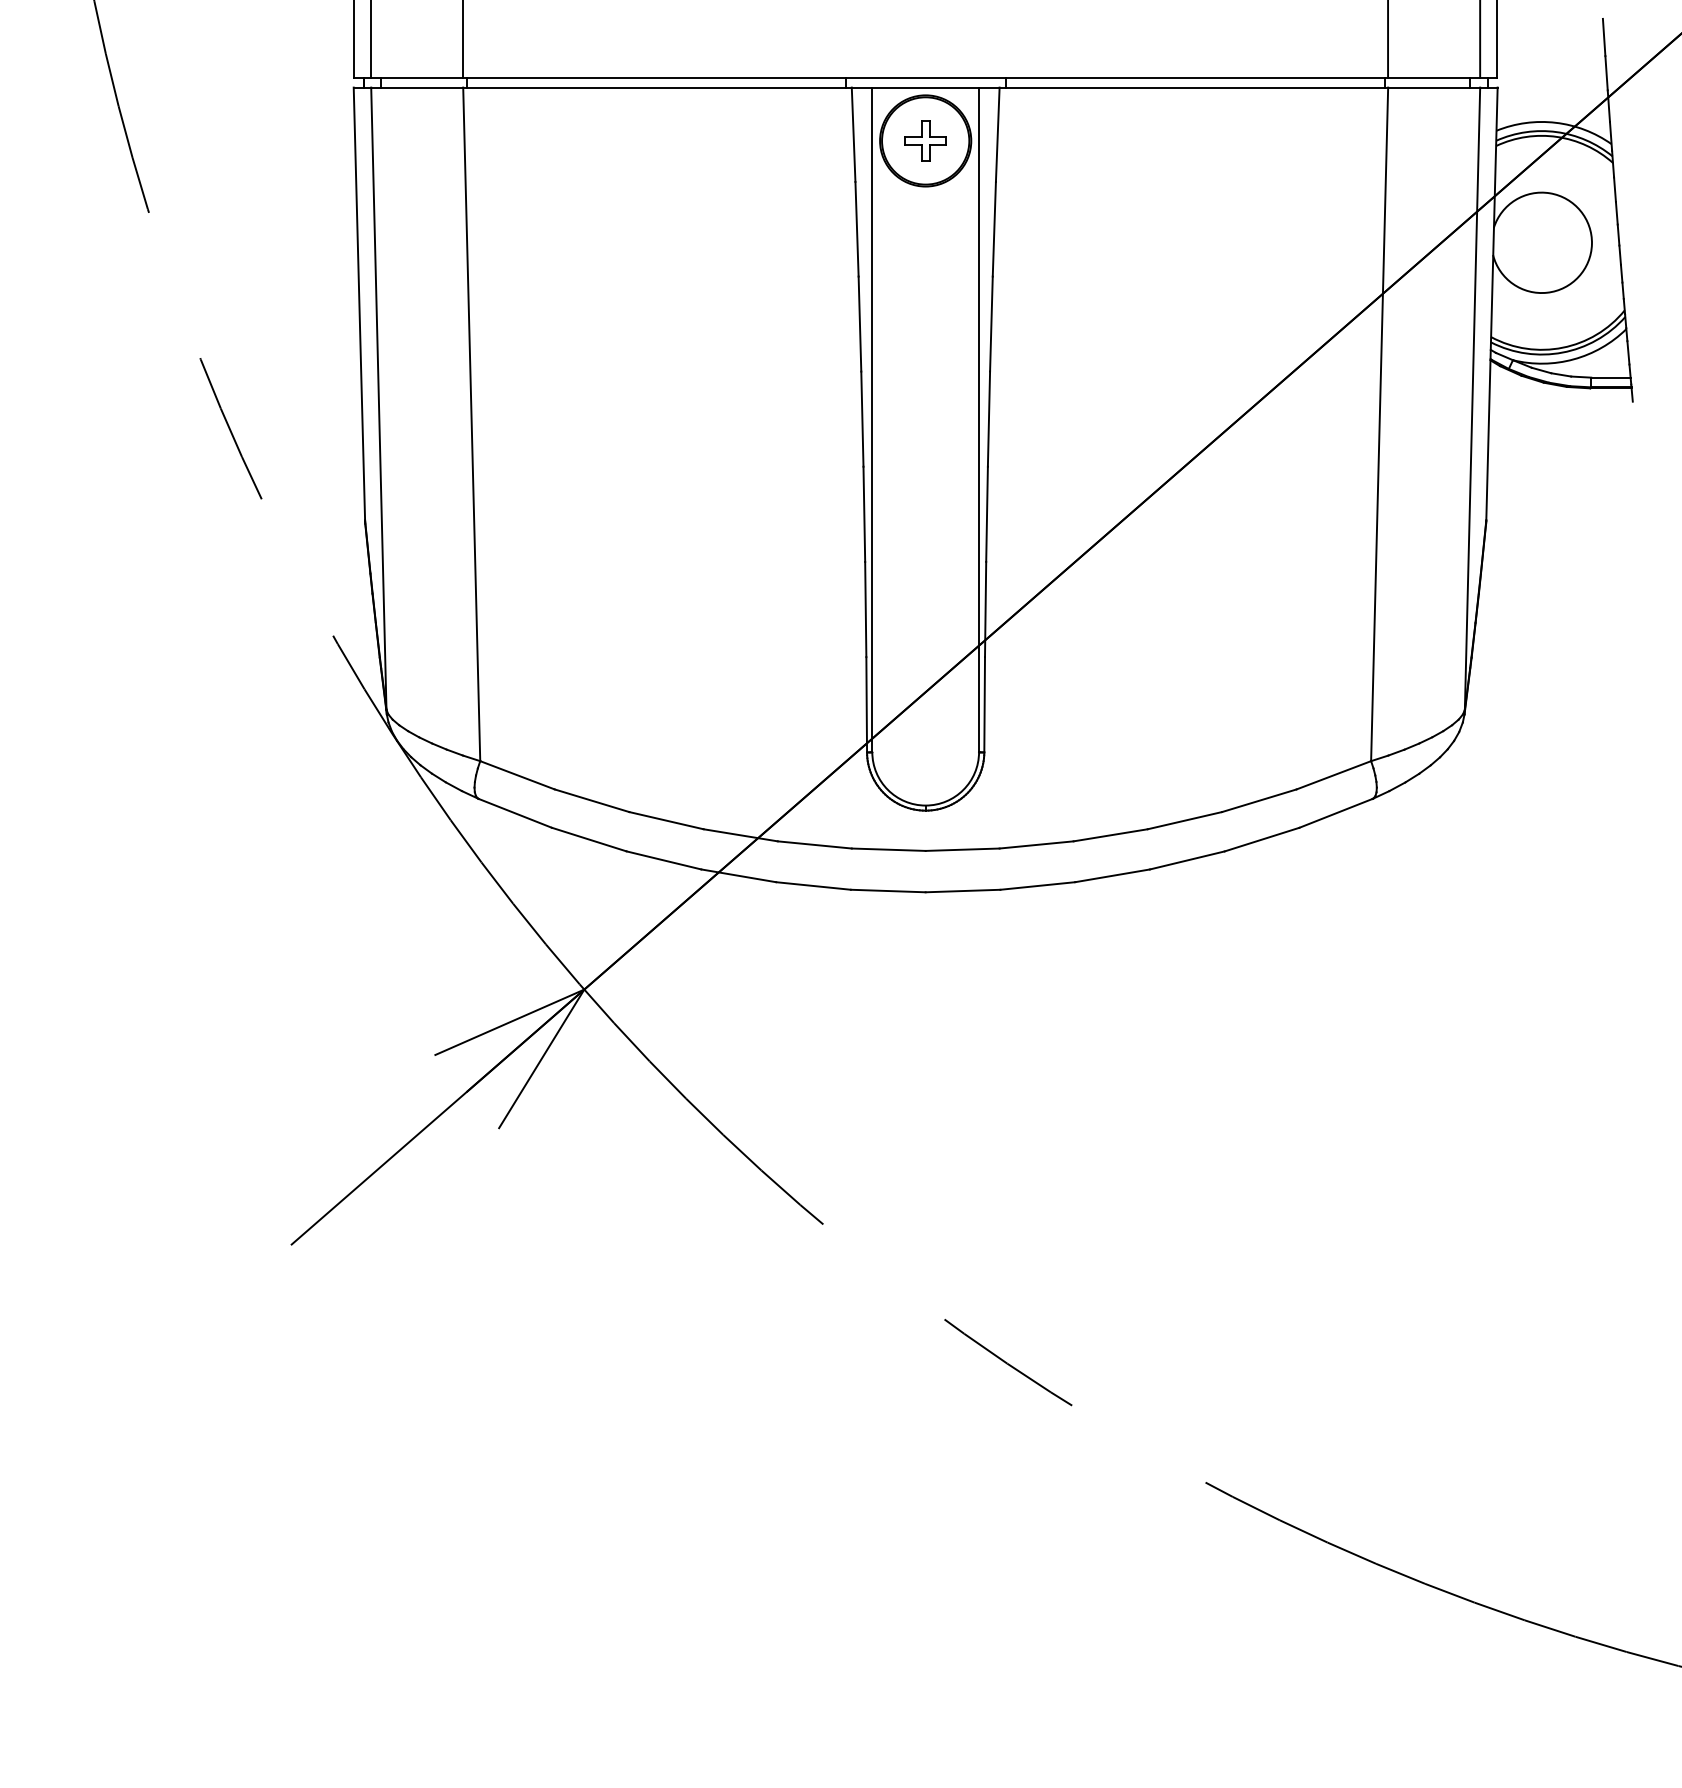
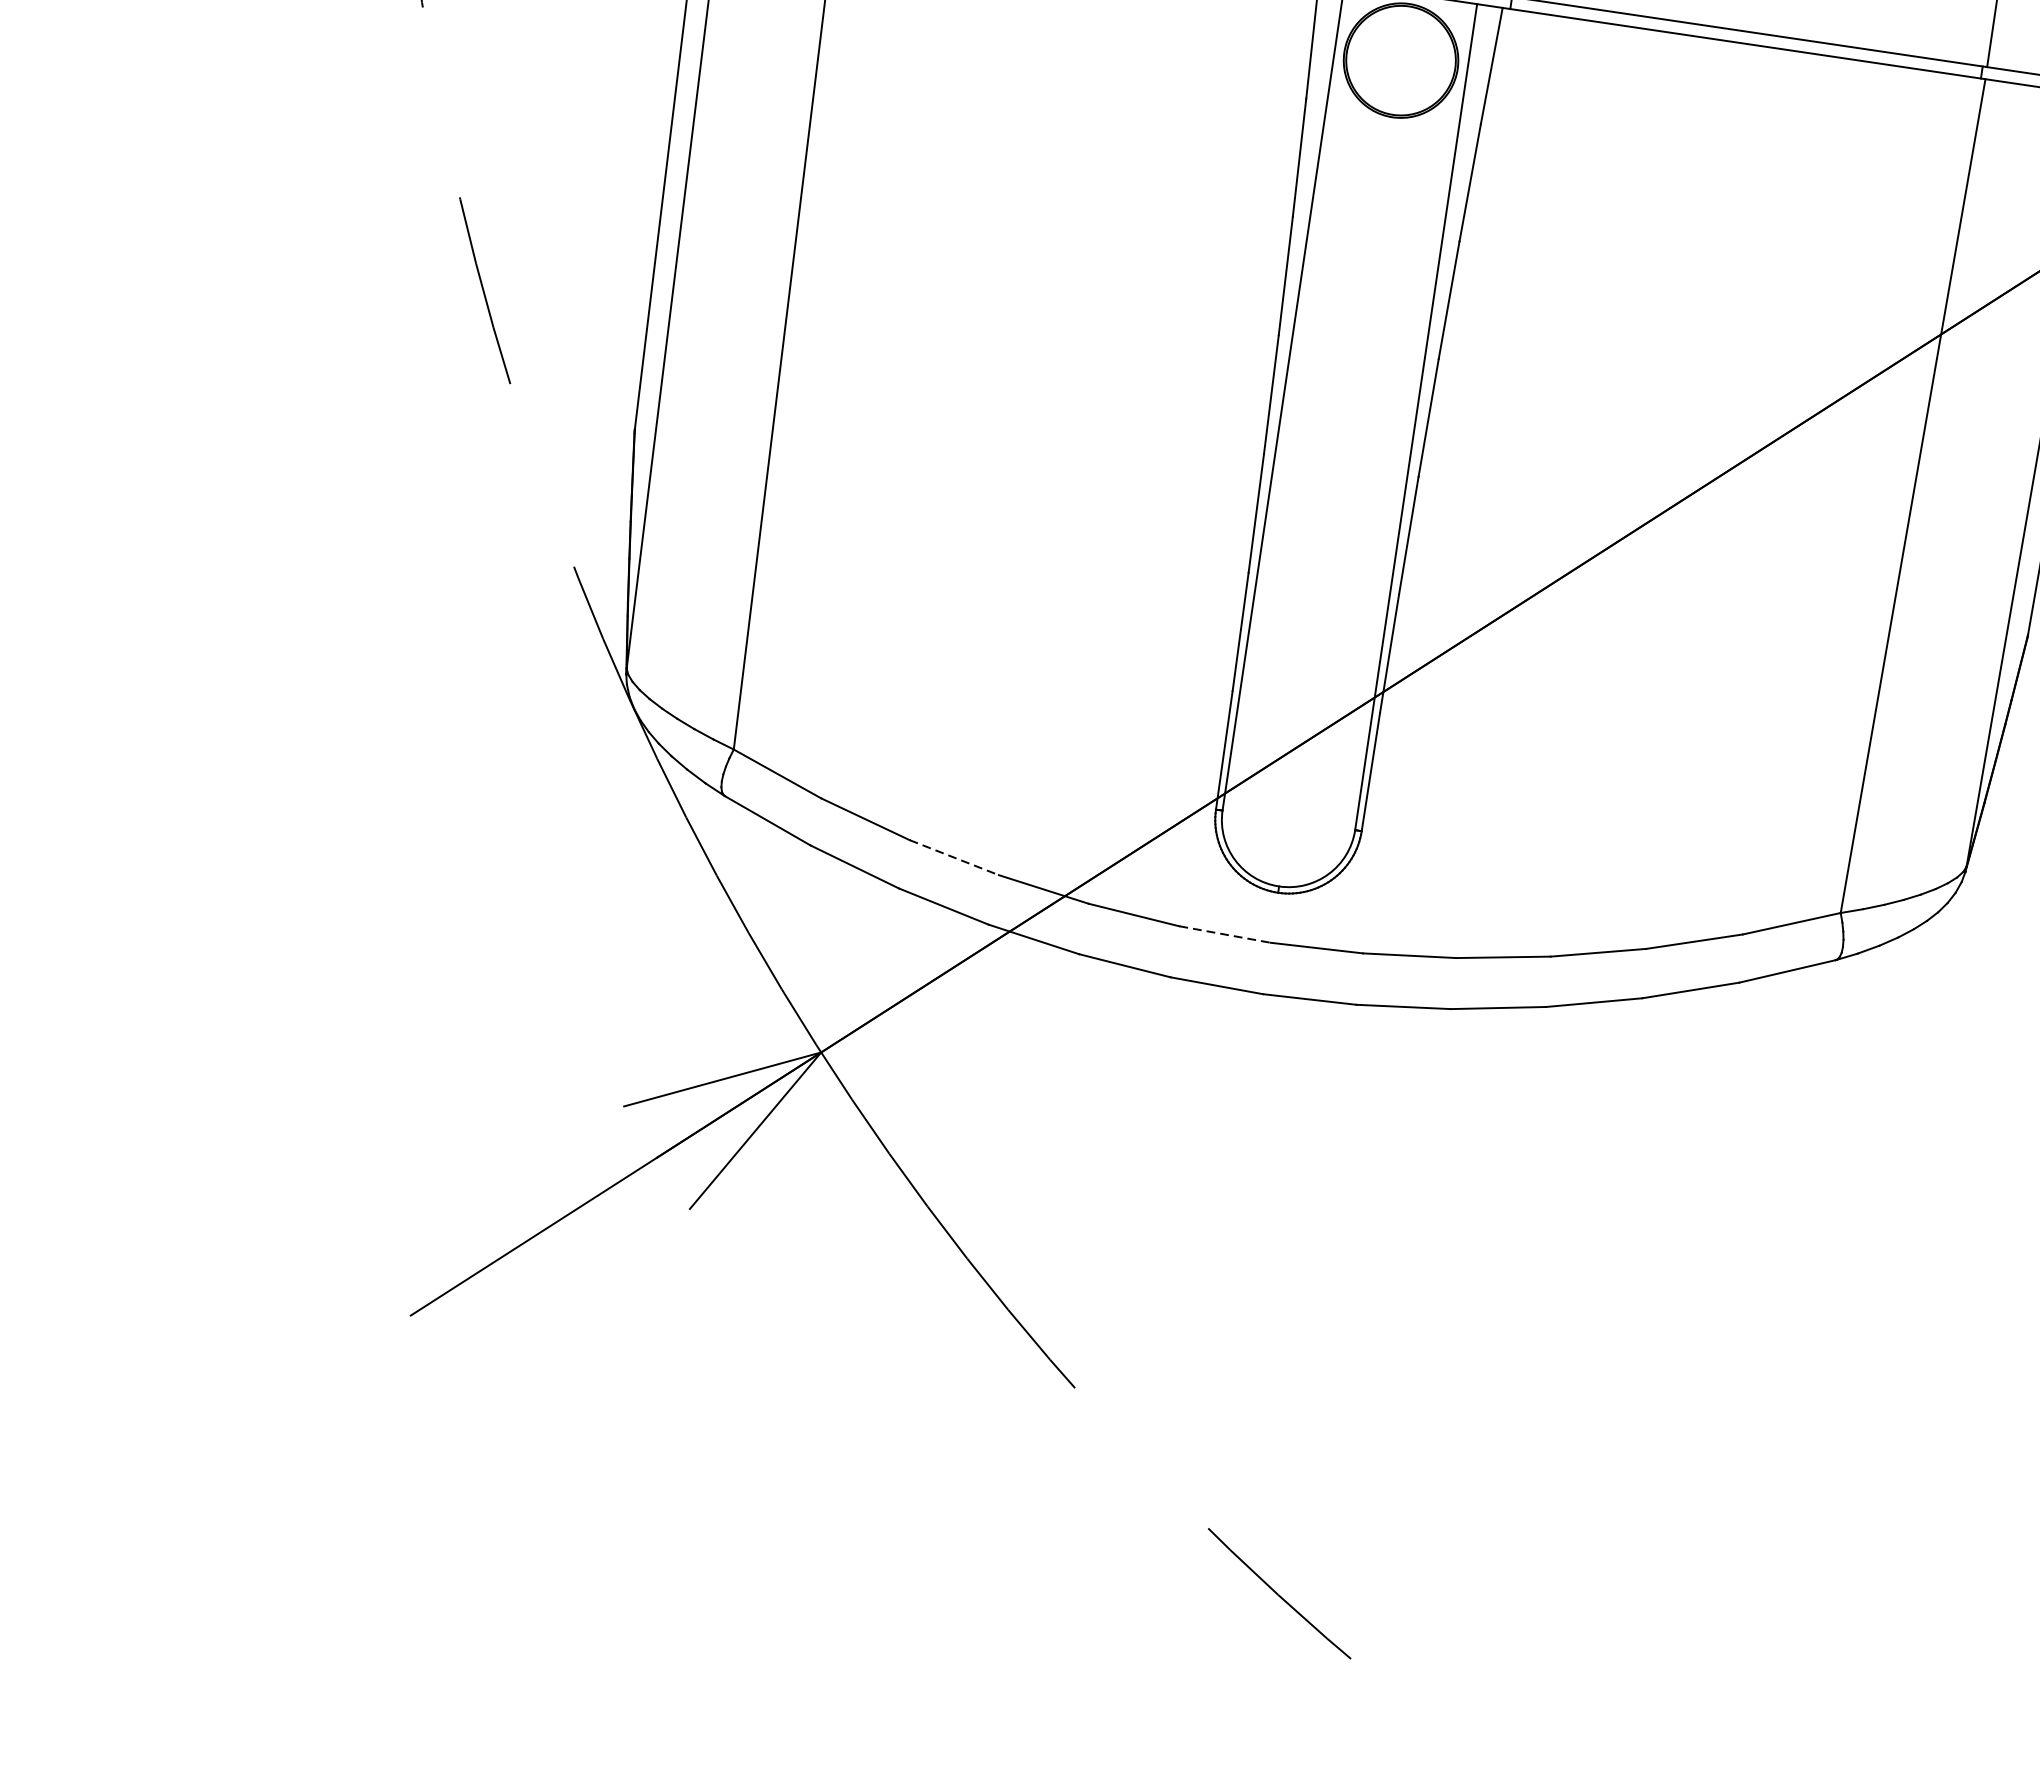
part: (925, 140) -> (1400, 60), removed
line: (666, 820) -> (954, 857), solid -> dashed
line: (888, 849) -> (1224, 934), solid -> dashed

